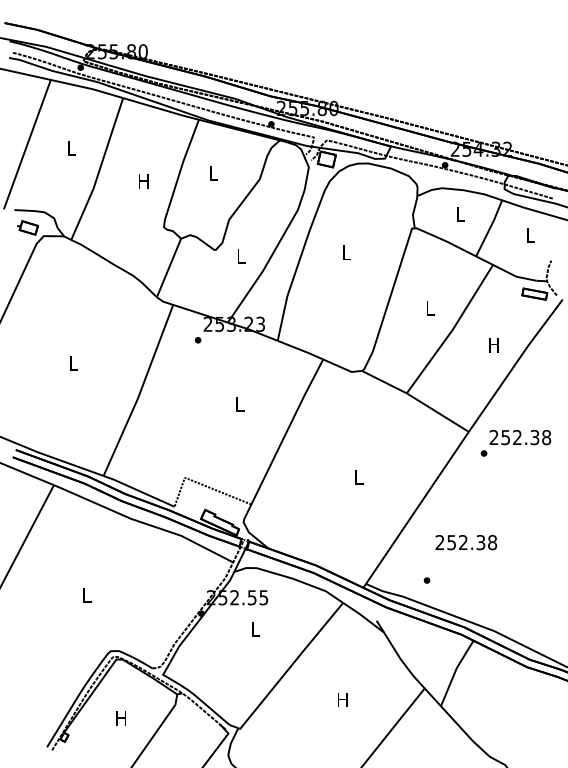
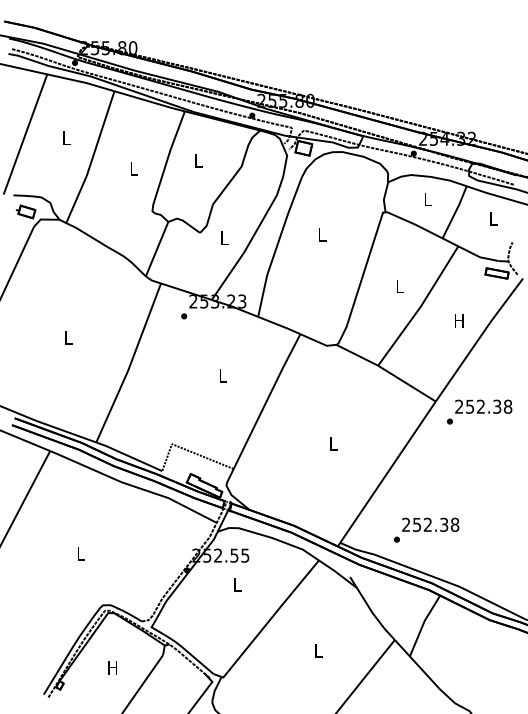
text: (143, 181) -> (133, 168), H -> L
text: (466, 542) -> (430, 524), moved
text: (342, 699) -> (318, 650), H -> L

